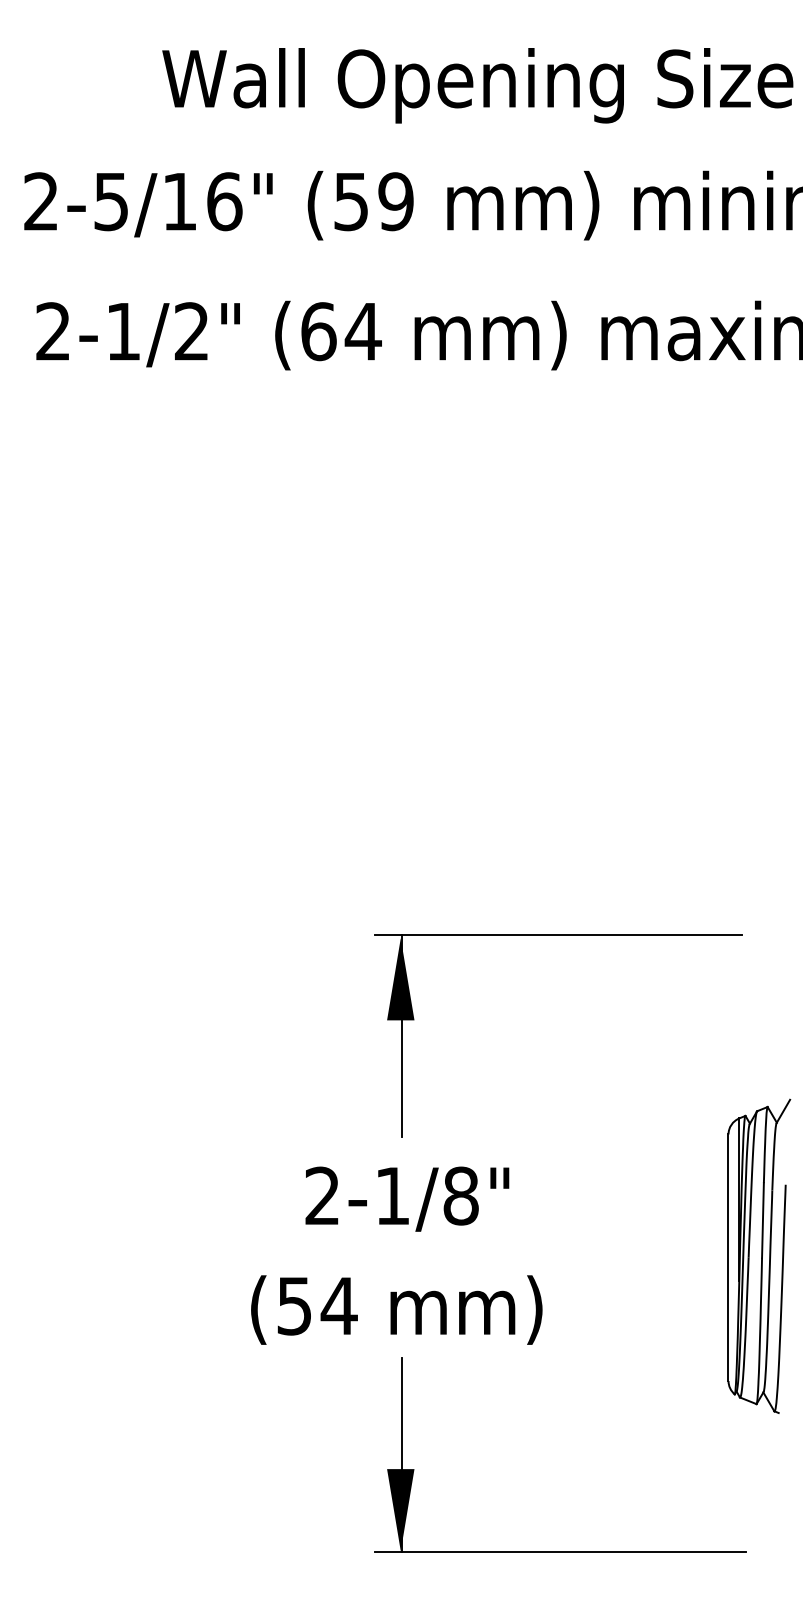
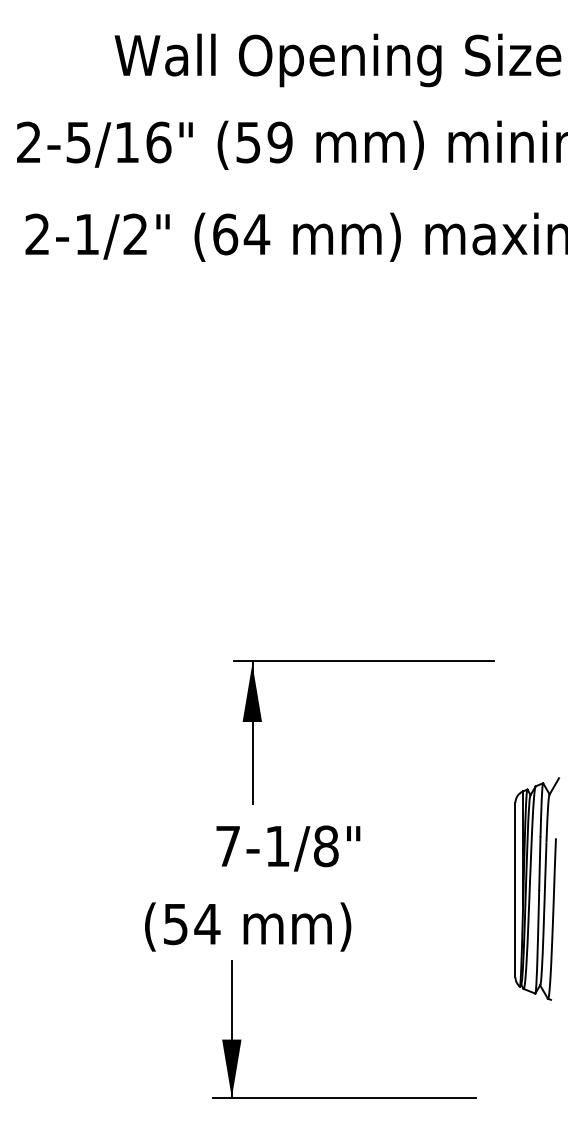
part: (558, 935) -> (363, 661), moved
text: (322, 1195) -> (228, 845), 2-1/8" -> 7-1/8"
text: (396, 1309) -> (247, 926), moved
part: (560, 1551) -> (344, 1097), moved

